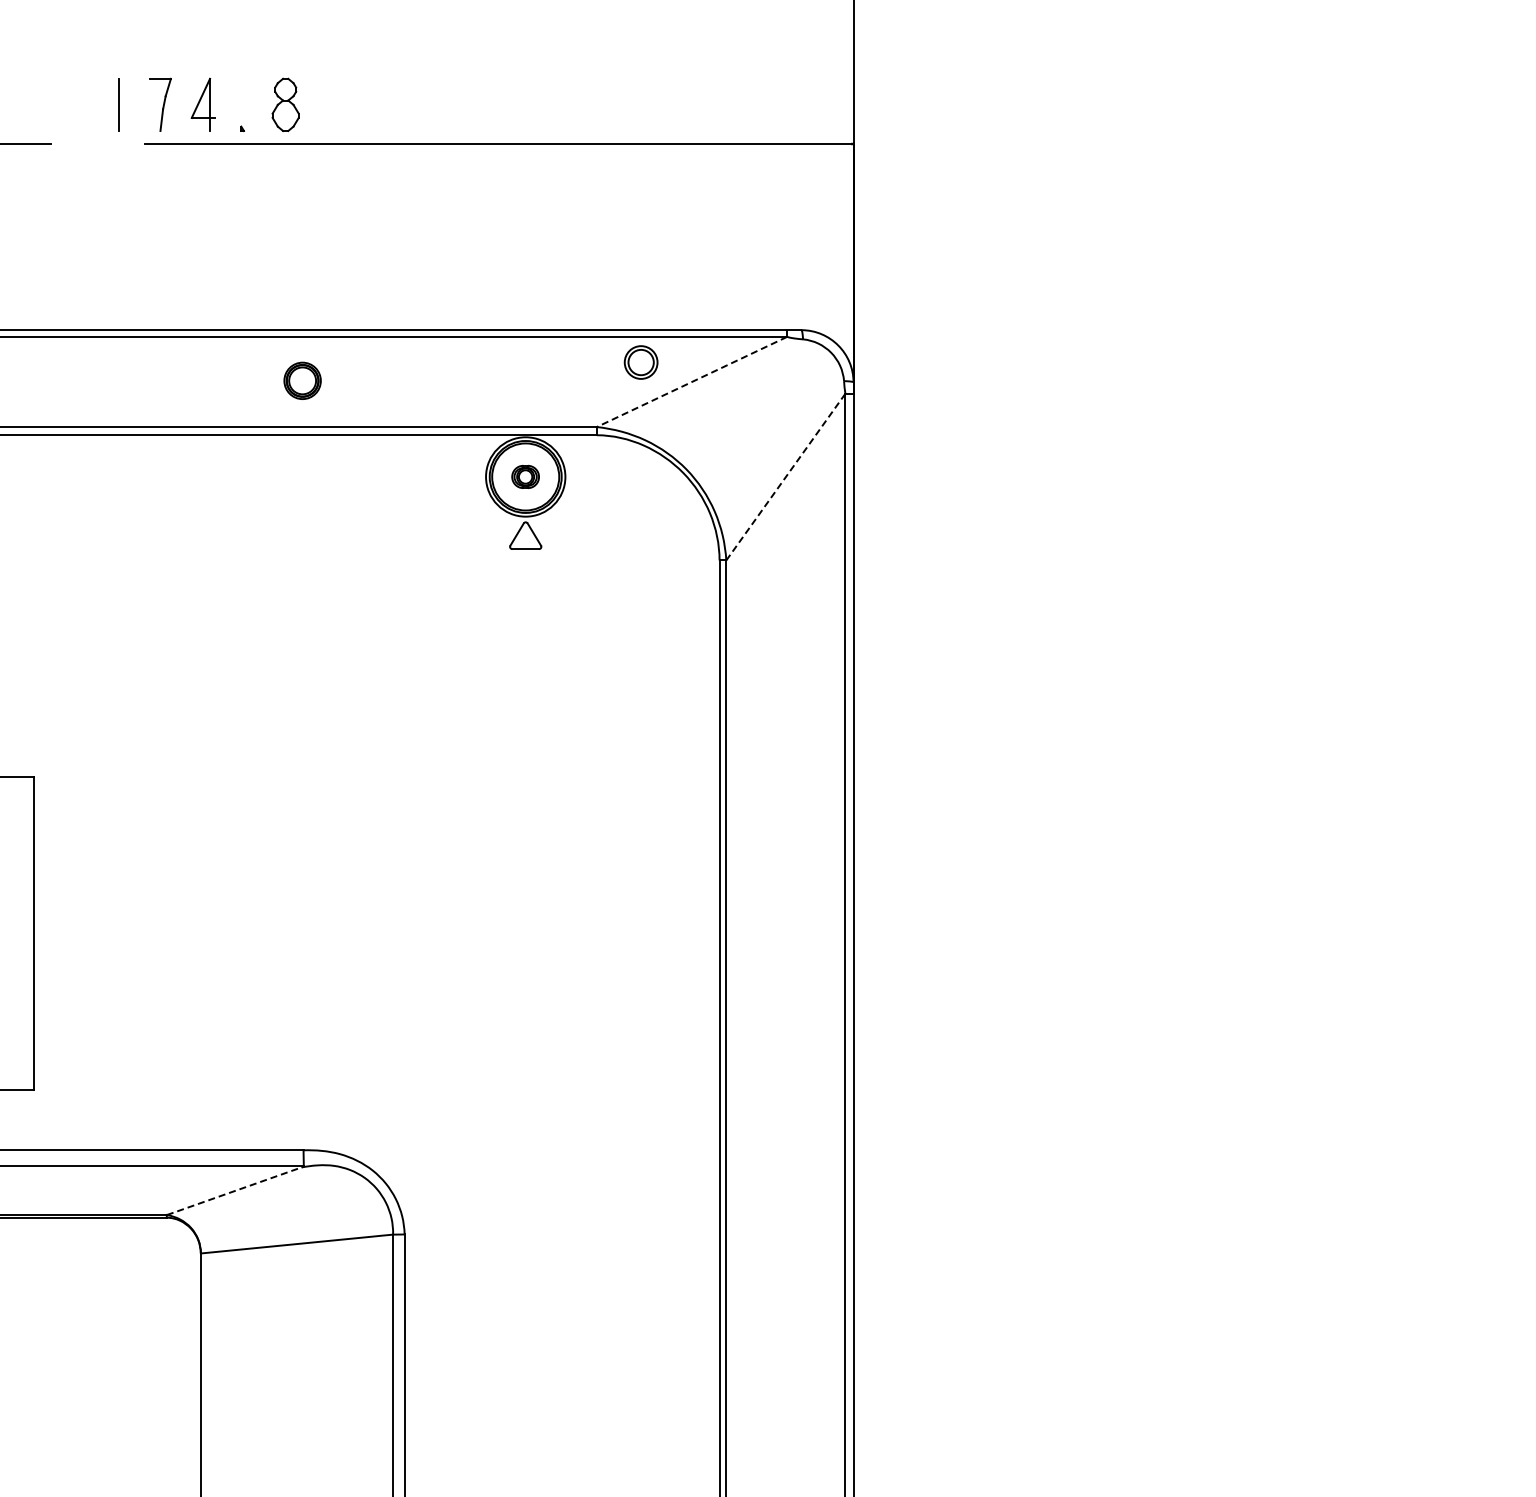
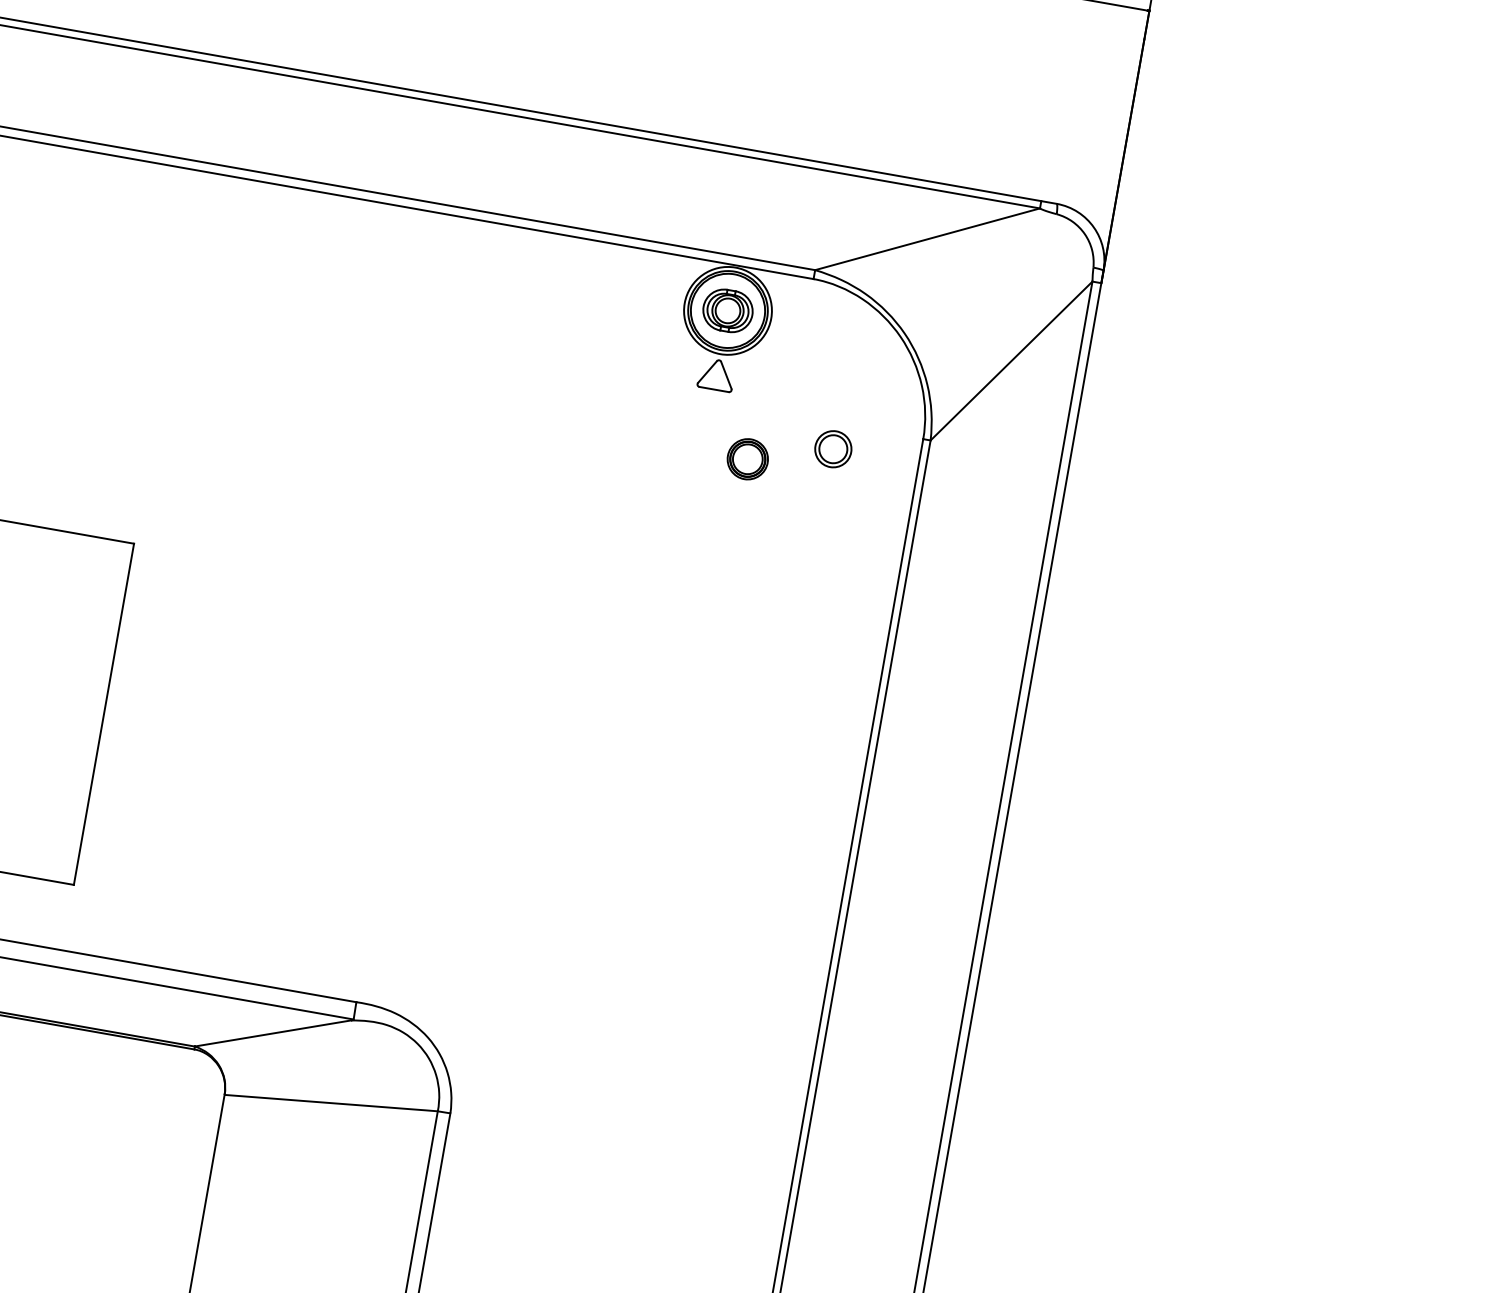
part: (640, 362) -> (832, 449), moved
part: (302, 380) -> (747, 458), moved
line: (691, 382) -> (926, 239), dashed -> solid
part: (525, 476) -> (727, 310), size x1.67
line: (785, 477) -> (1011, 361), dashed -> solid
line: (234, 1191) -> (273, 1033), dashed -> solid

